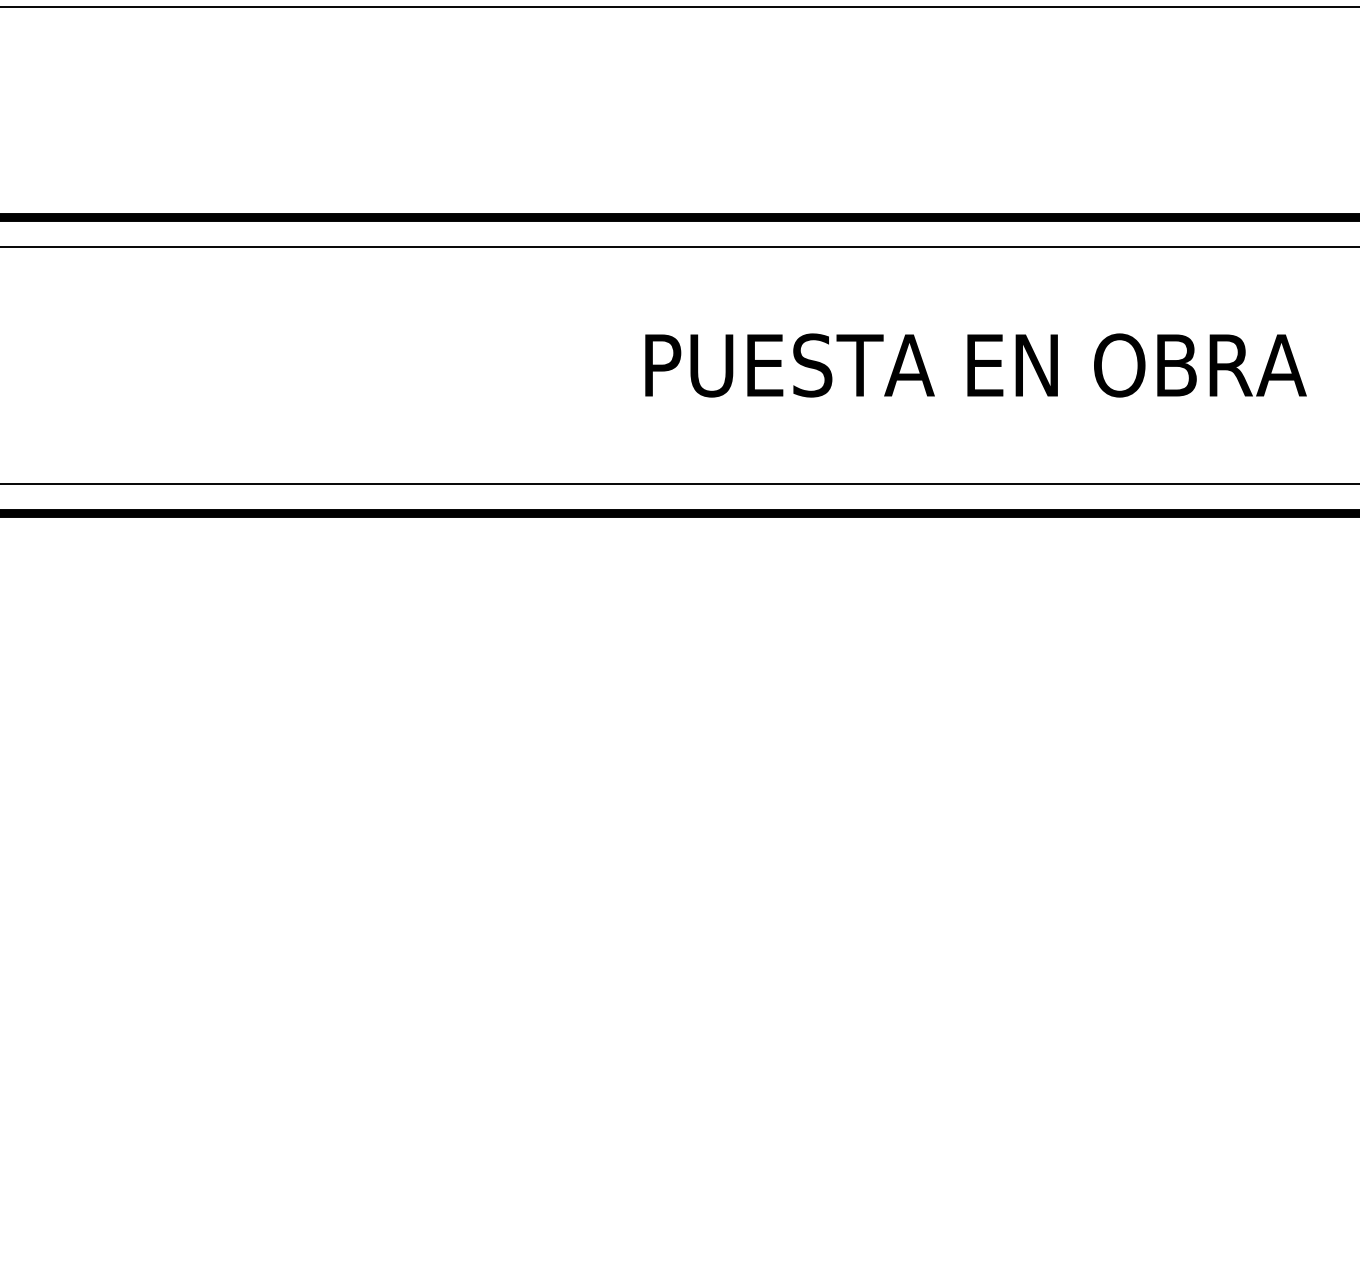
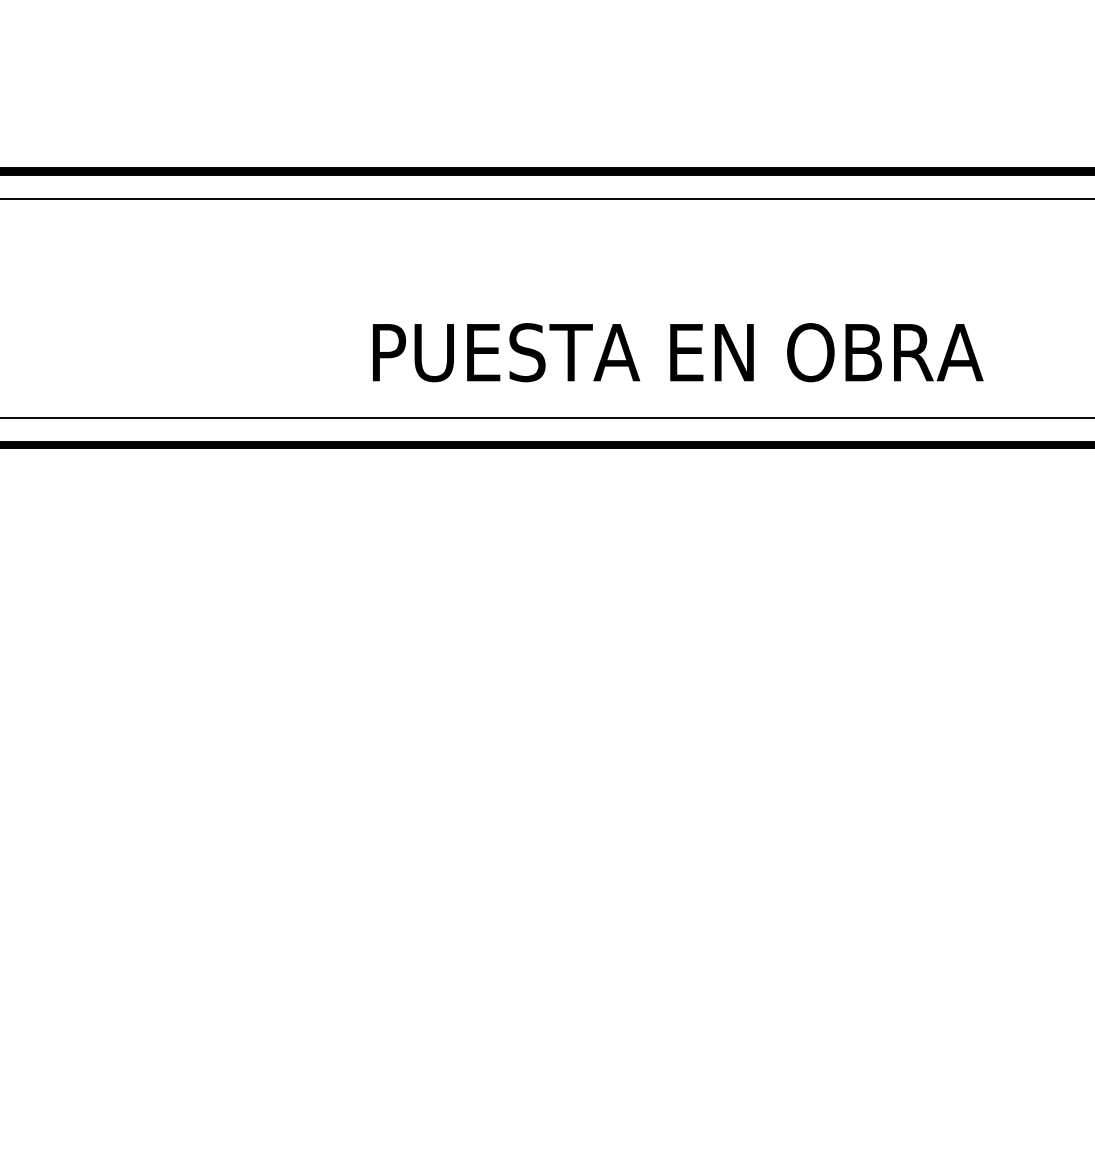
text: (975, 365) -> (677, 352), moved

